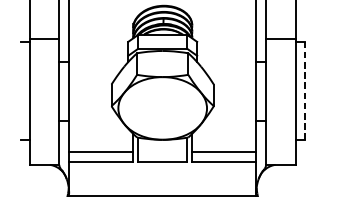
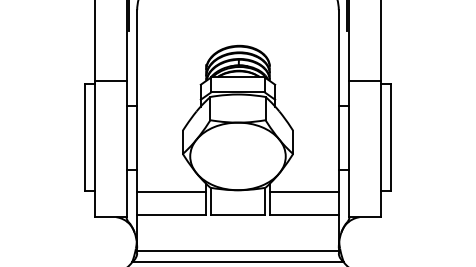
line: (21, 90) -> (85, 137), added
line: (304, 91) -> (390, 138), dashed -> solid
line: (100, 152) -> (171, 192), moved
line: (223, 152) -> (303, 192), moved

